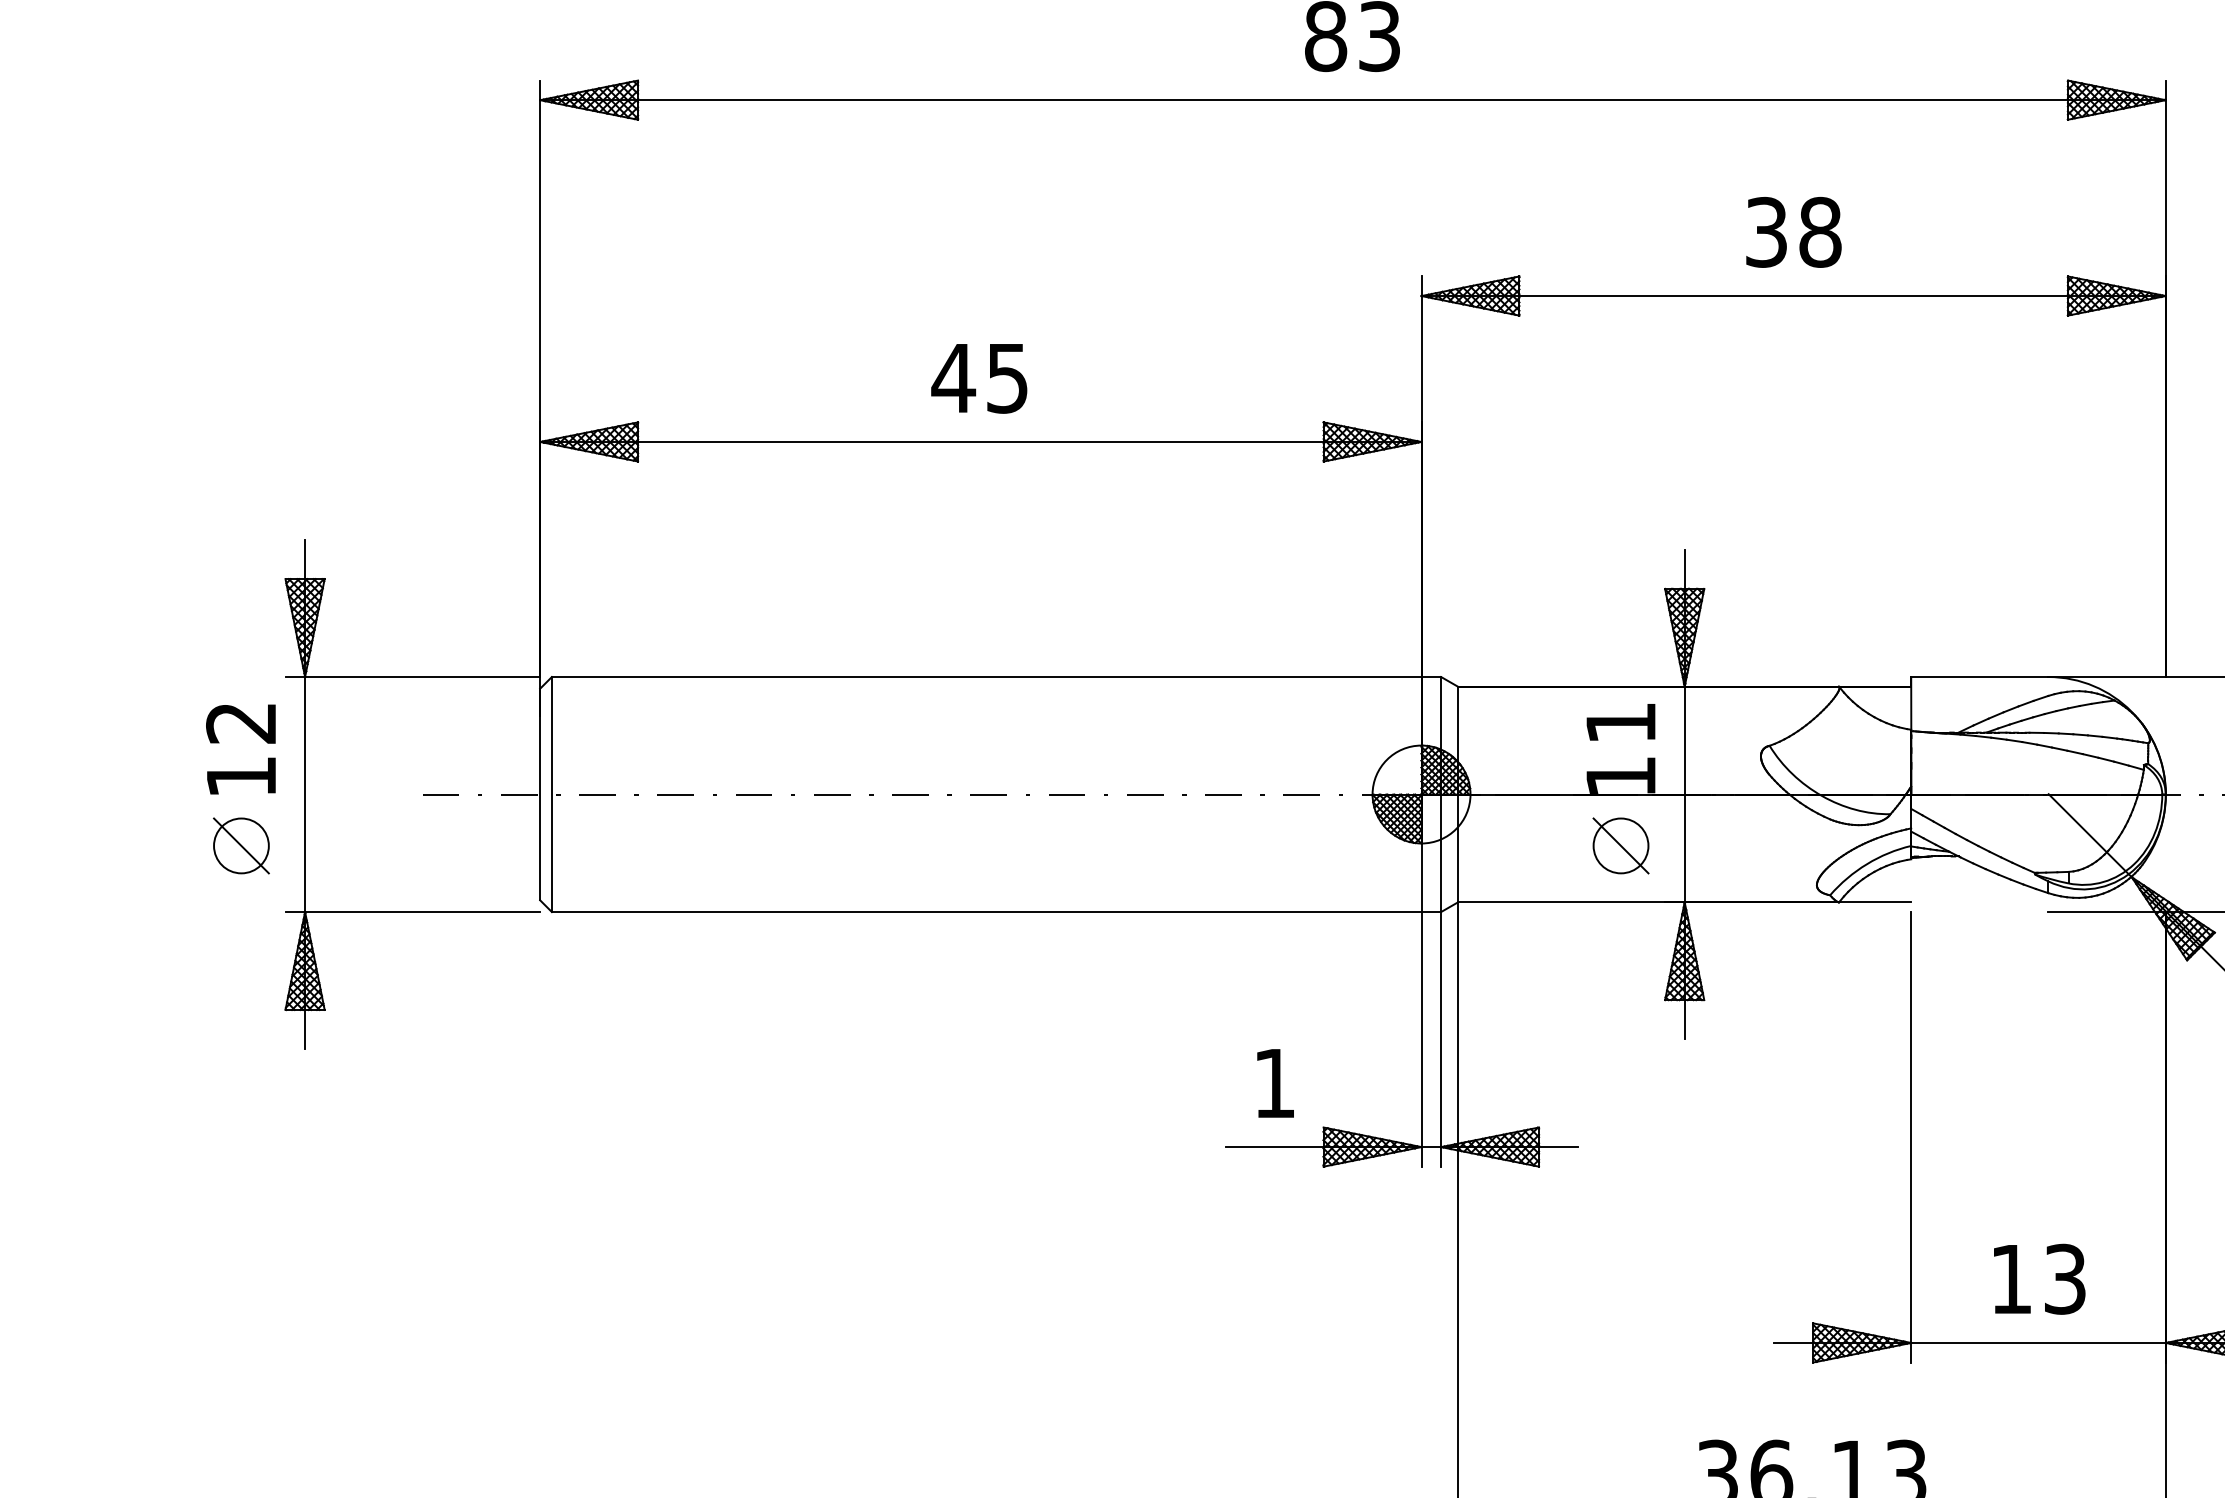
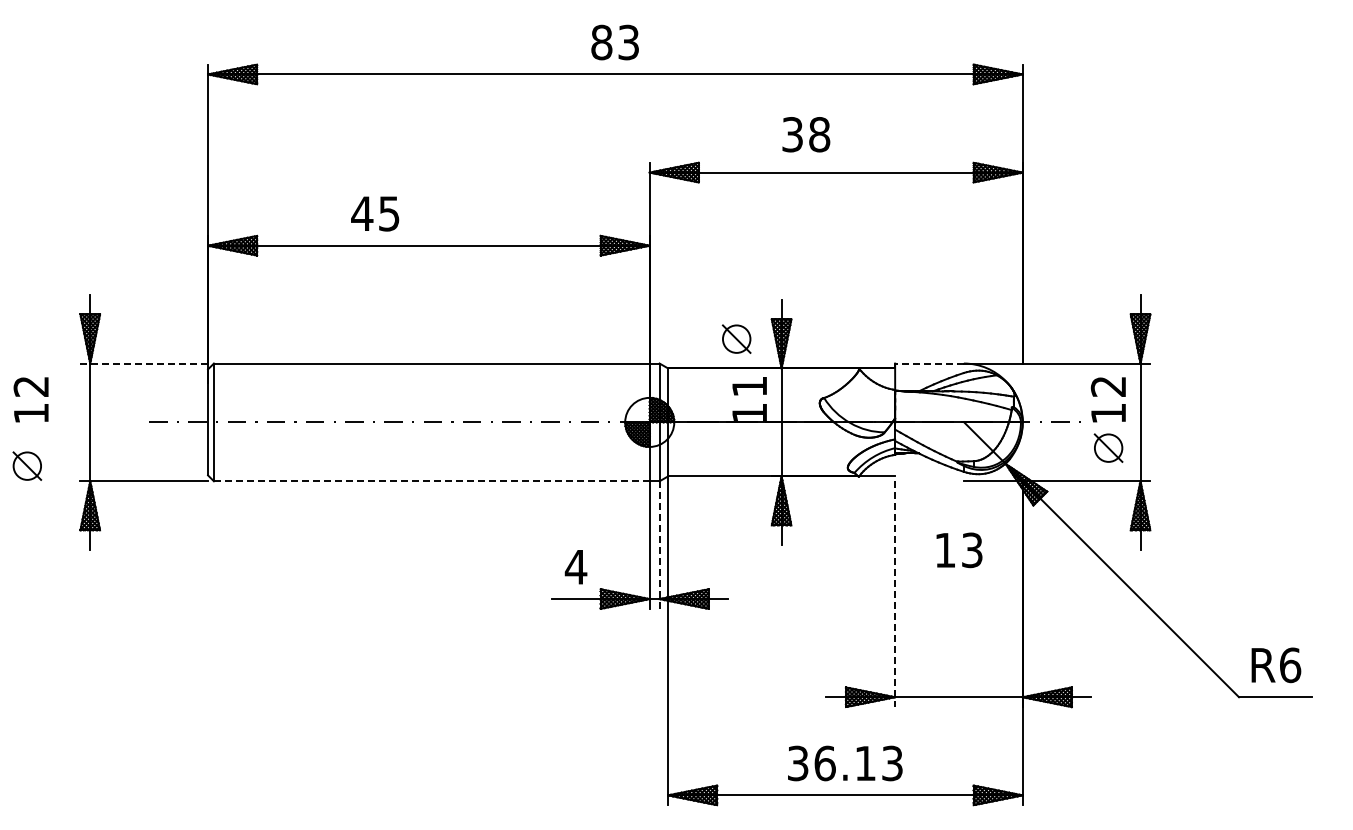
text: (1794, 231) -> (806, 134), moved
text: (980, 377) -> (375, 213), moved
line: (413, 676) -> (144, 363), solid -> dashed
line: (1977, 676) -> (928, 363), solid -> dashed
text: (239, 748) -> (30, 399), moved
part: (241, 844) -> (27, 465), moved
part: (1620, 844) -> (736, 338), moved
line: (986, 912) -> (431, 481), solid -> dashed
line: (1440, 1040) -> (659, 545), solid -> dashed
text: (1273, 1084) -> (575, 567), 1 -> 4
line: (1911, 1137) -> (895, 594), solid -> dashed
text: (2039, 1279) -> (959, 550), moved

